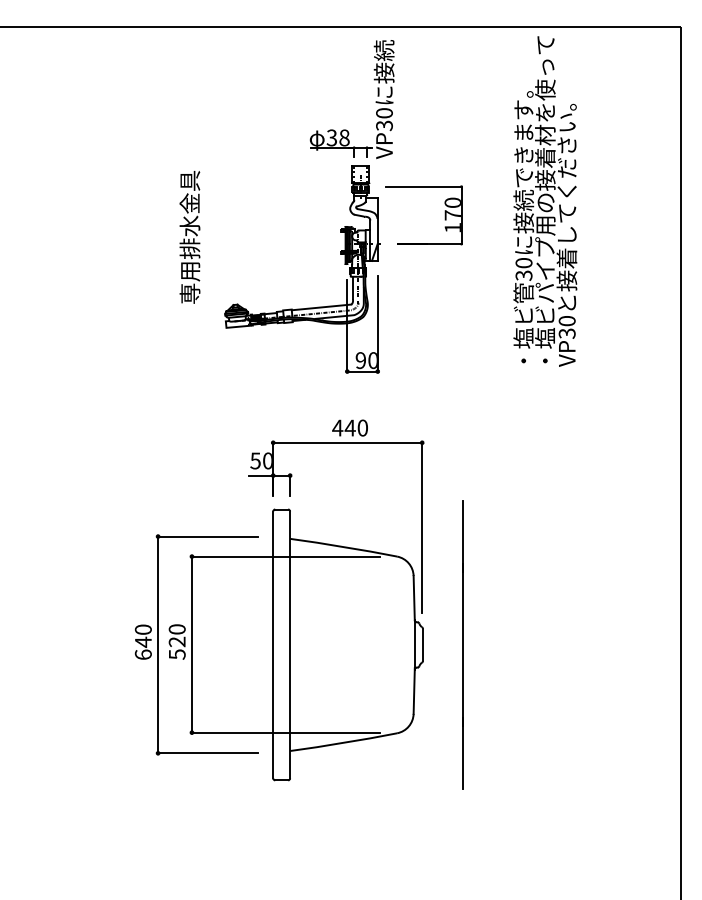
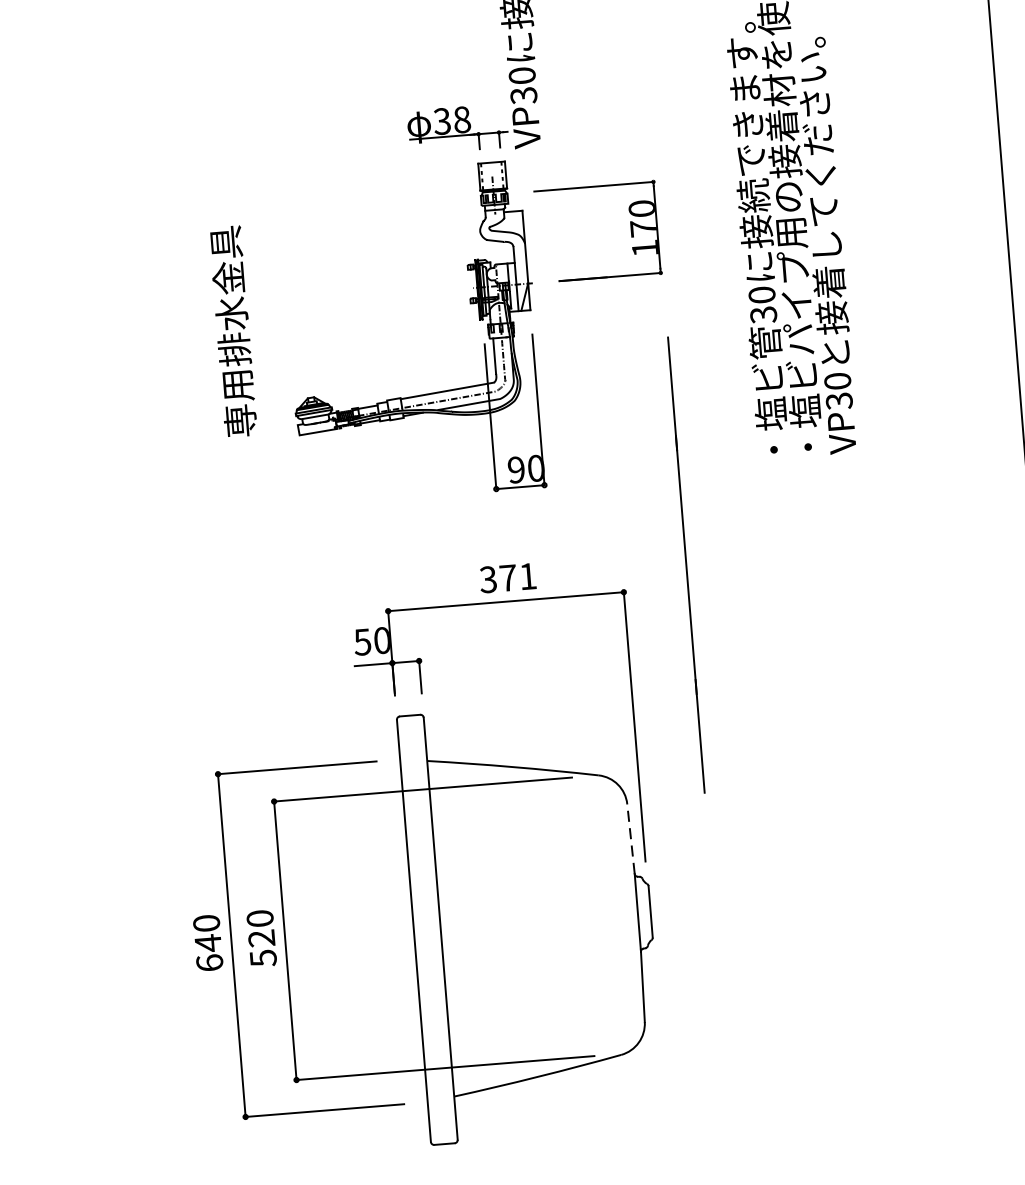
text: (189, 237) -> (232, 331), moved
text: (349, 427) -> (506, 577), 440 -> 371
line: (414, 597) -> (631, 837), solid -> dashed
line: (462, 644) -> (685, 564), moved

